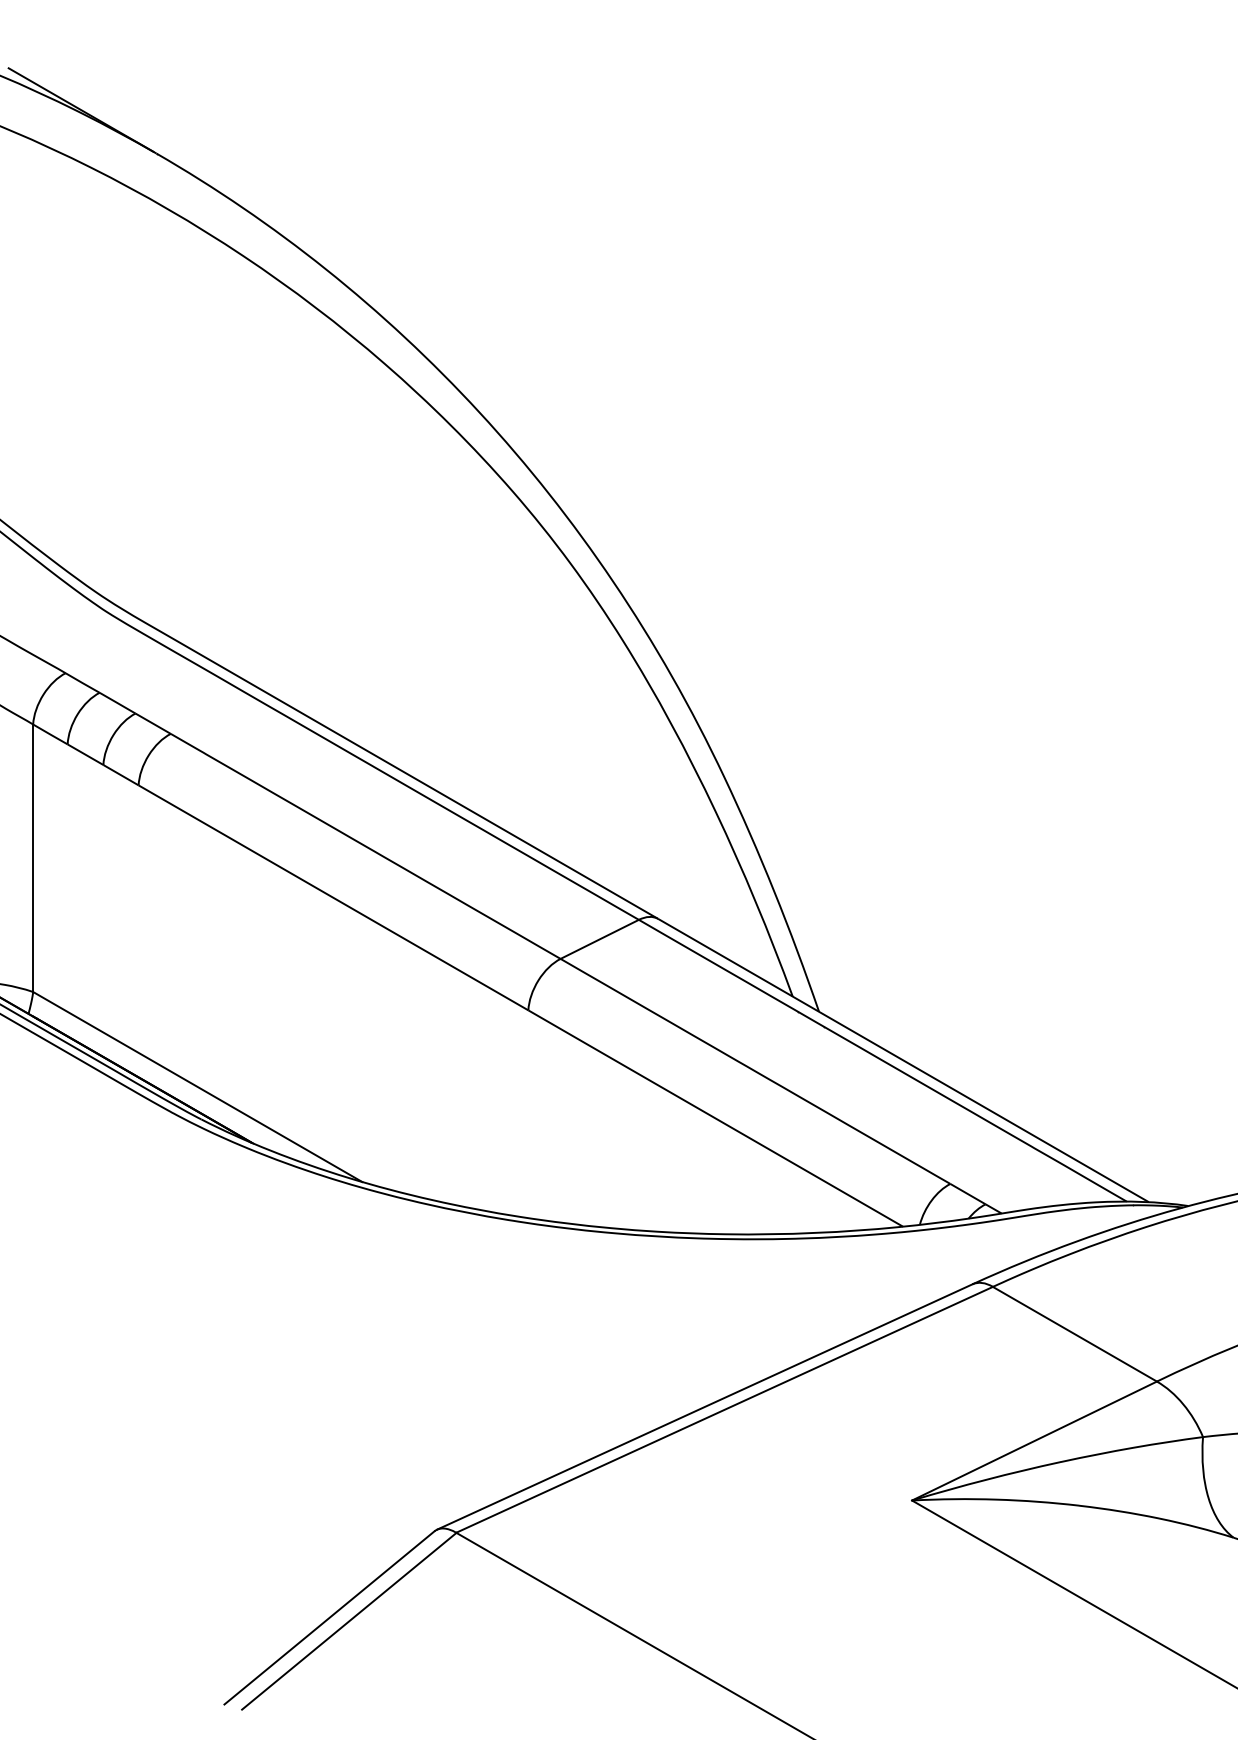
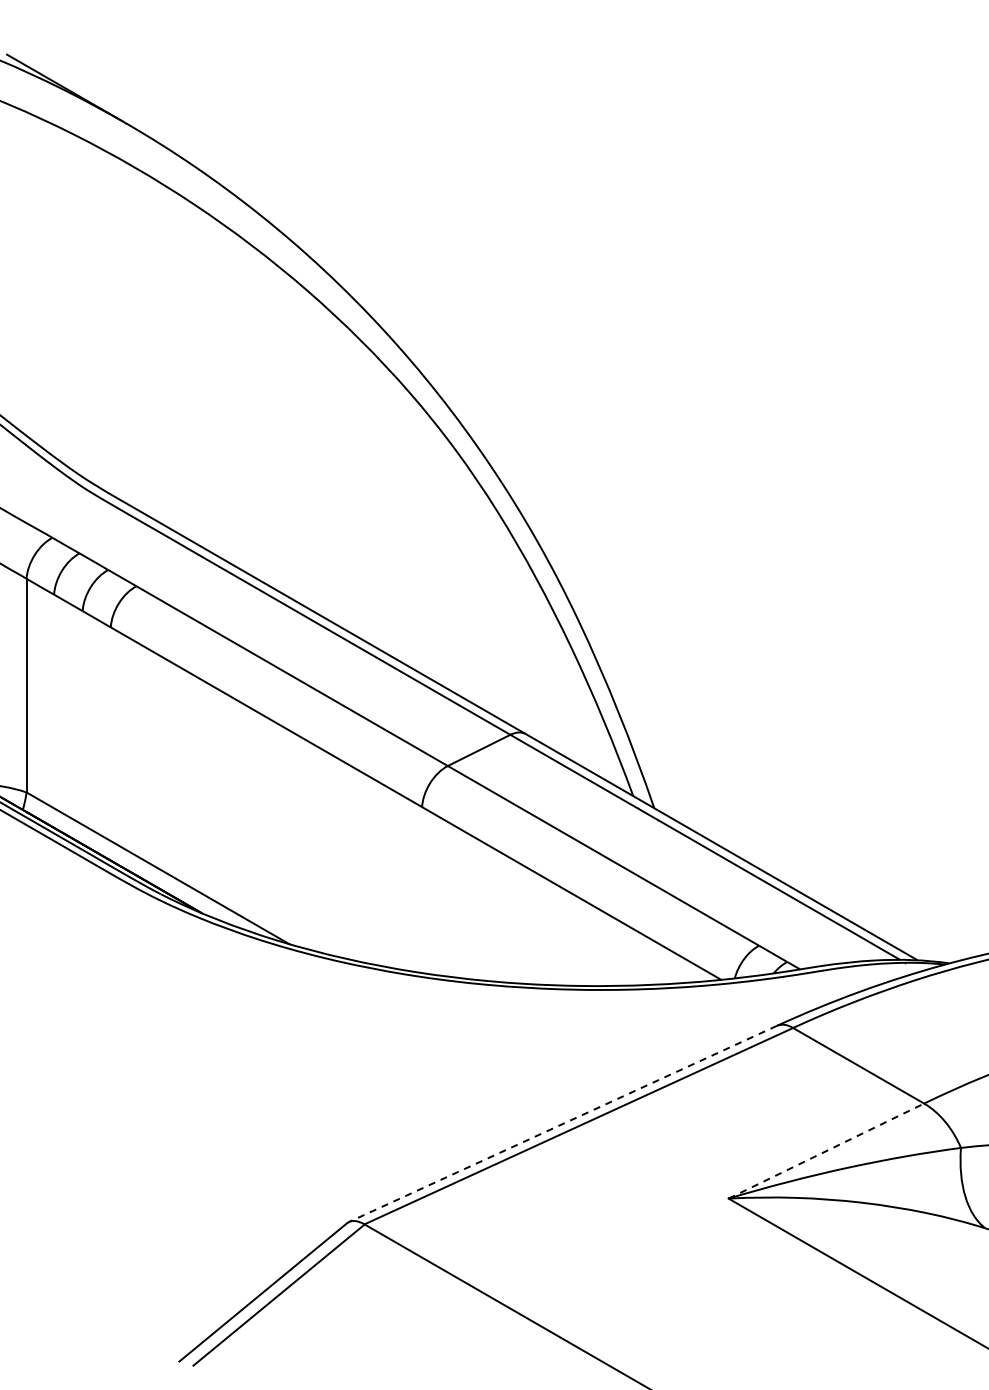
line: (704, 1407) -> (562, 1124), solid -> dashed
line: (1034, 1441) -> (826, 1151), solid -> dashed

